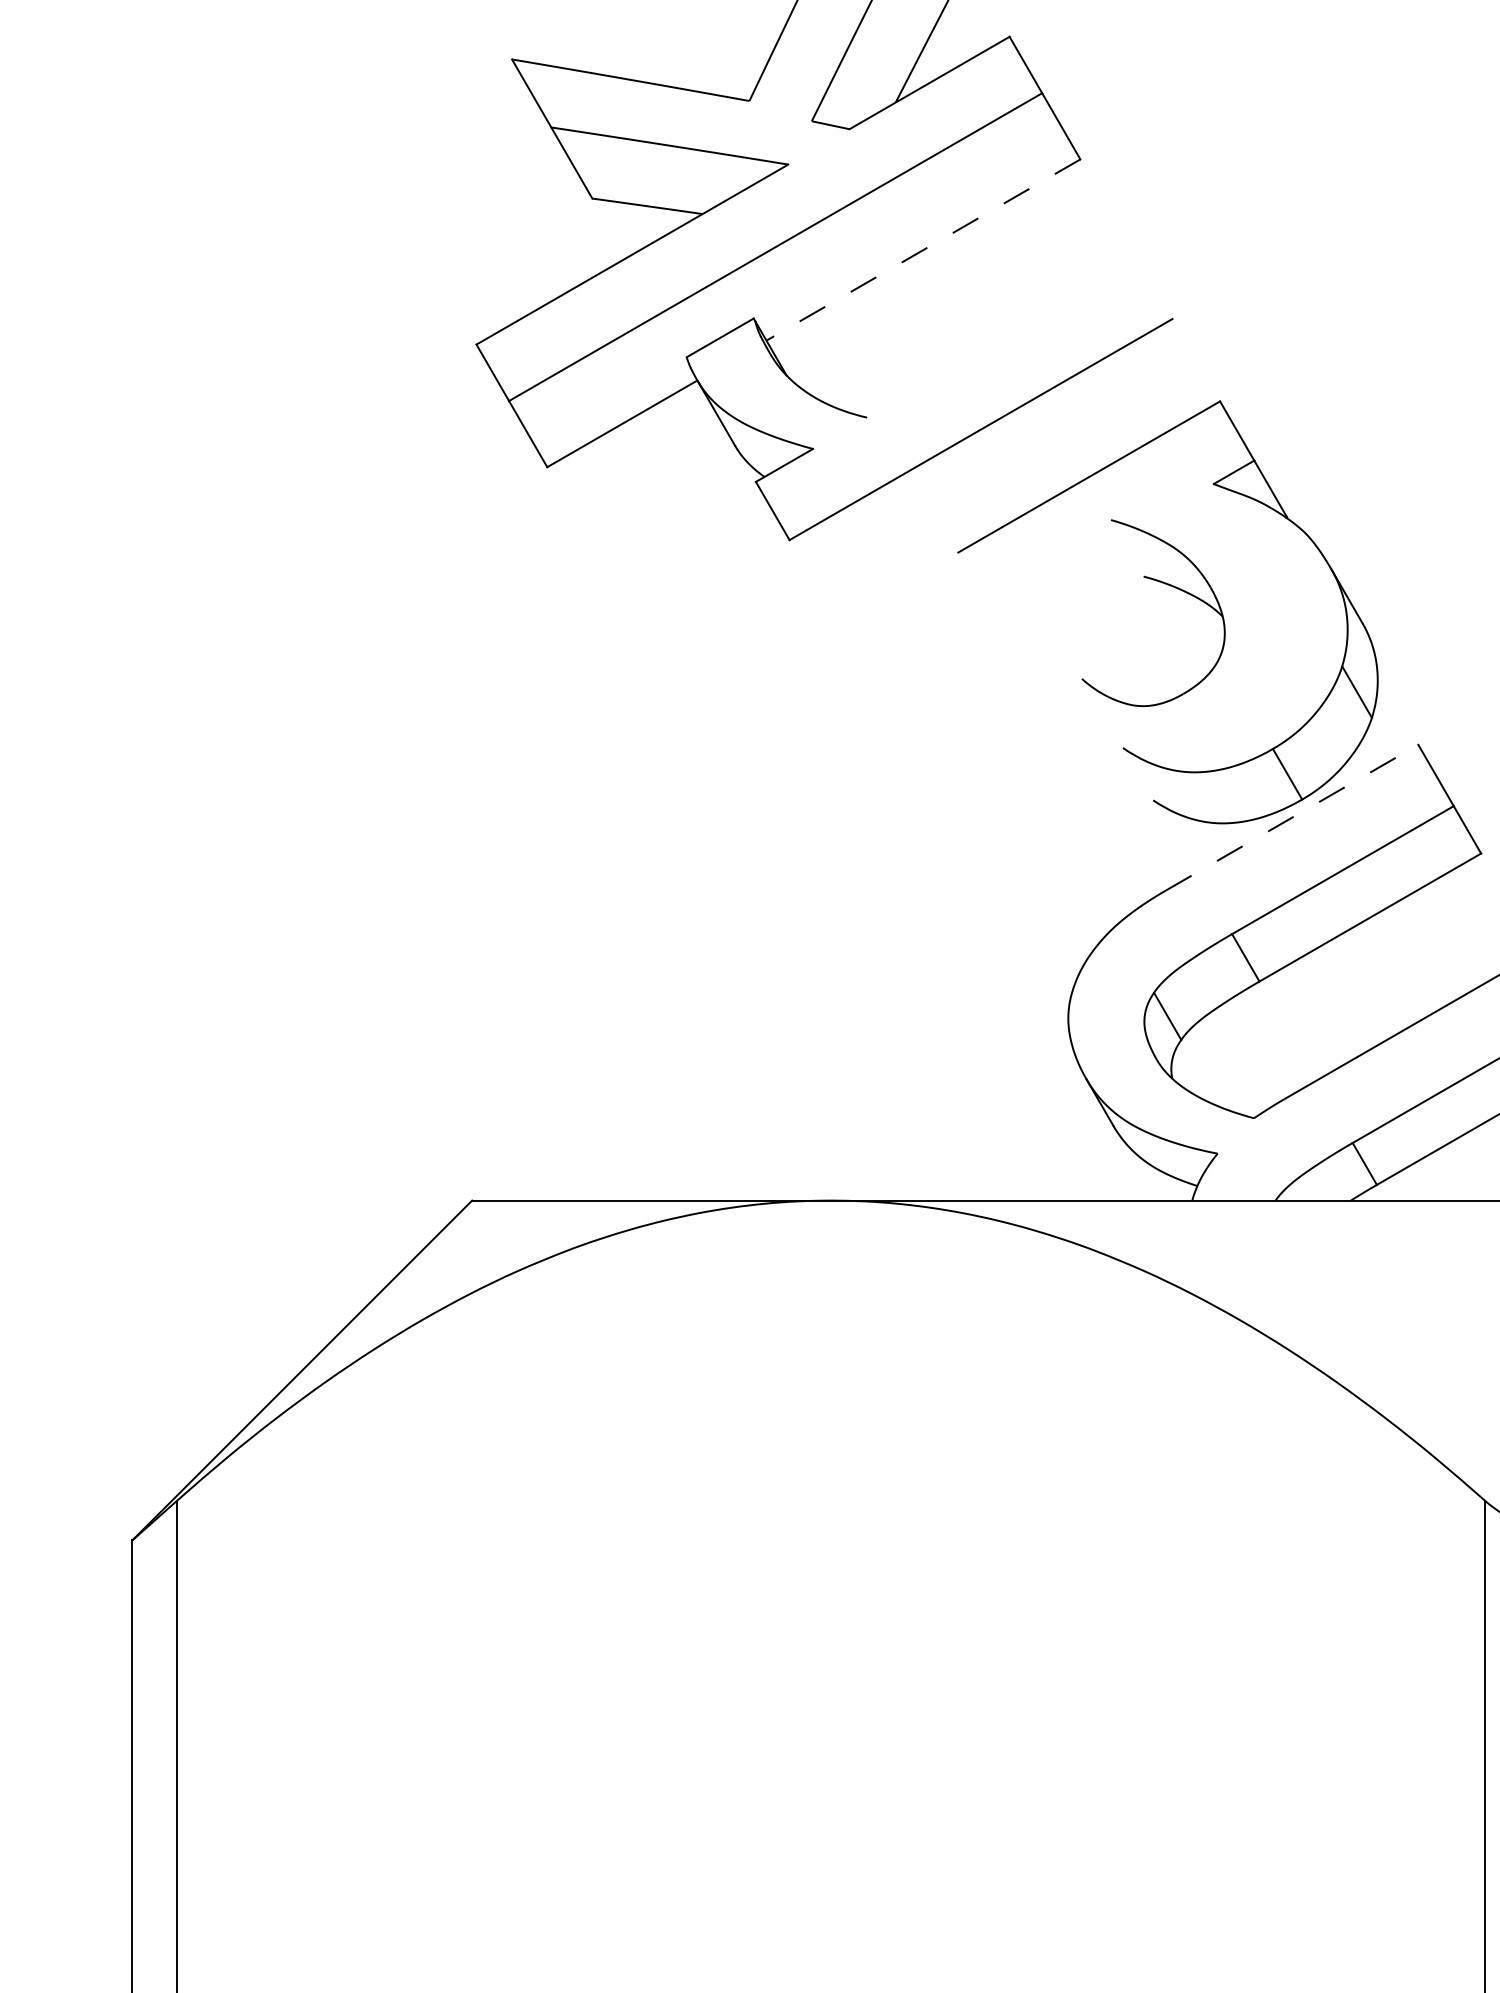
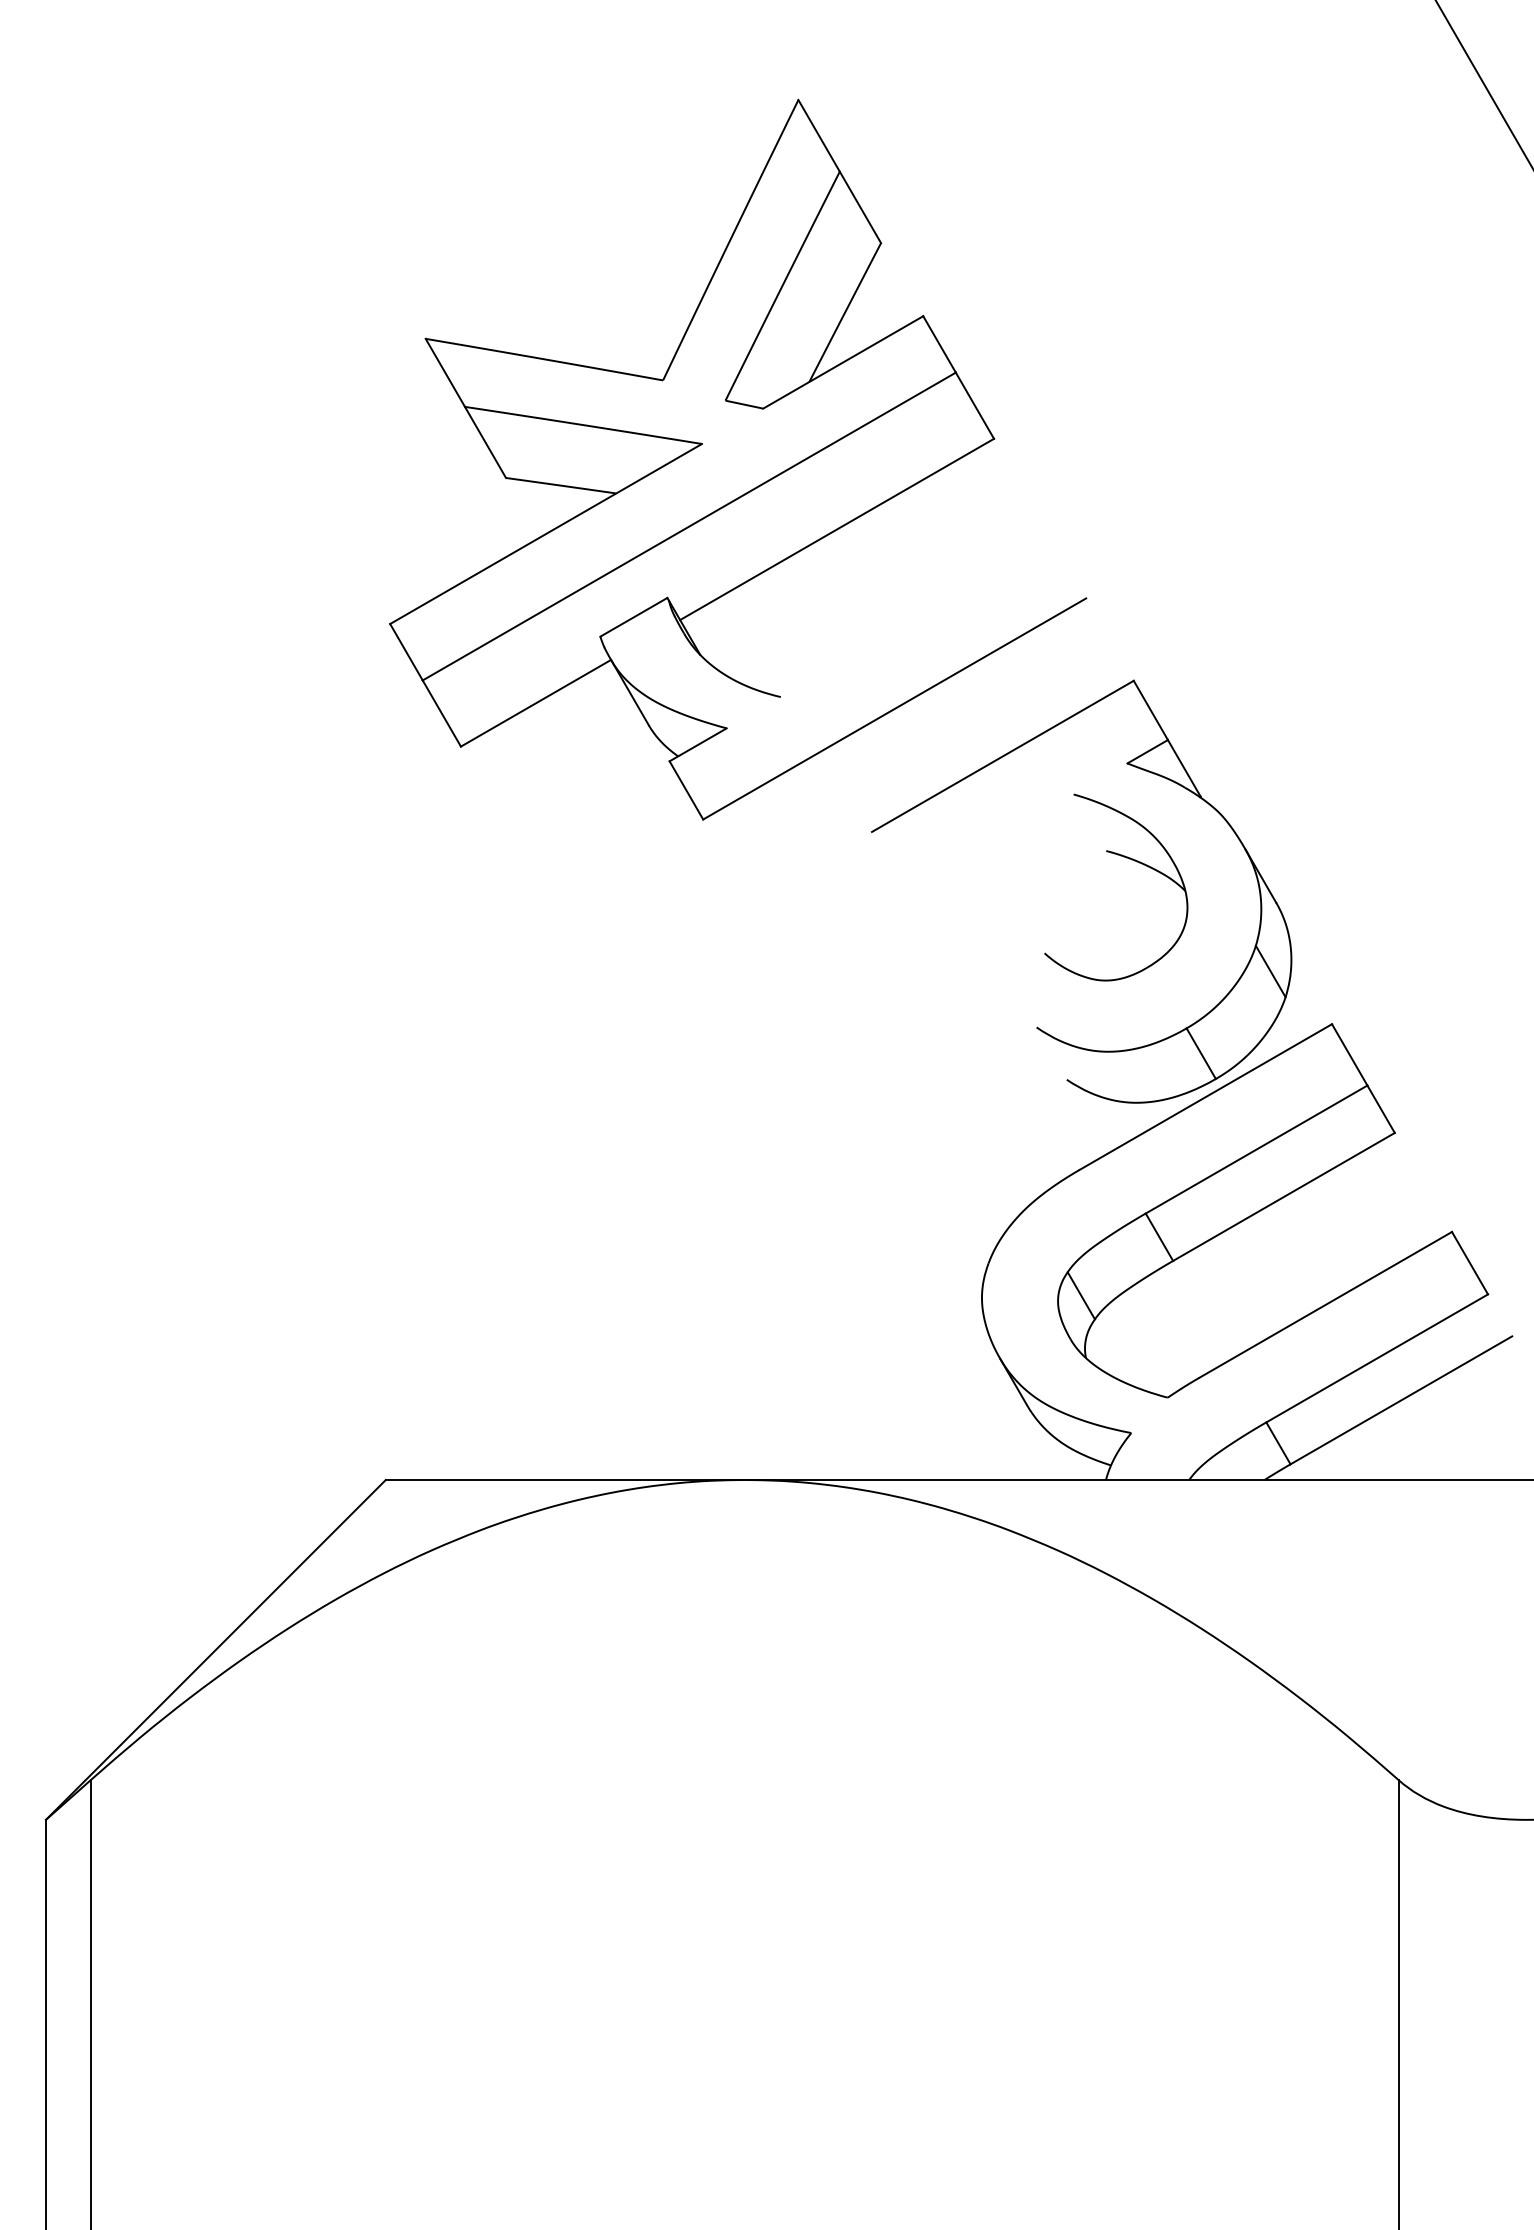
line: (922, 250) -> (836, 529), dashed -> solid
part: (1163, 584) -> (1126, 858), moved
line: (1291, 818) -> (1205, 1097), dashed -> solid

